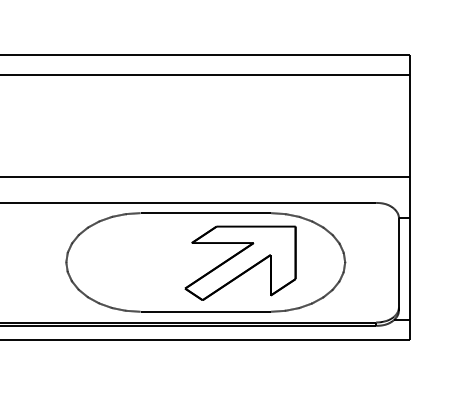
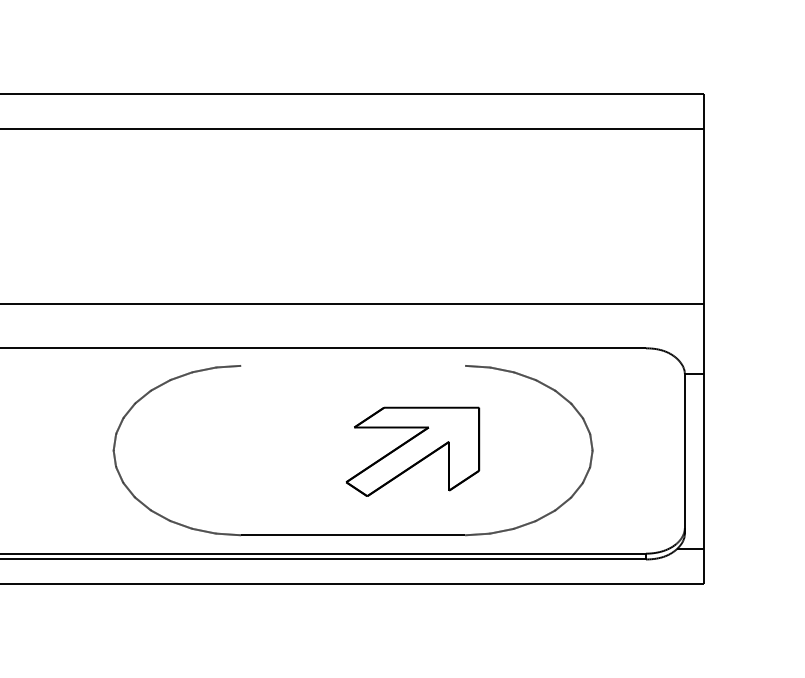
line: (205, 213) -> (352, 366), removed
part: (240, 262) -> (412, 450), size x0.7

